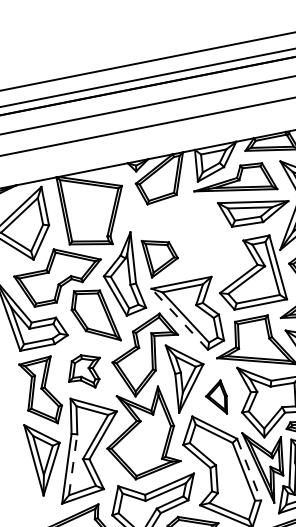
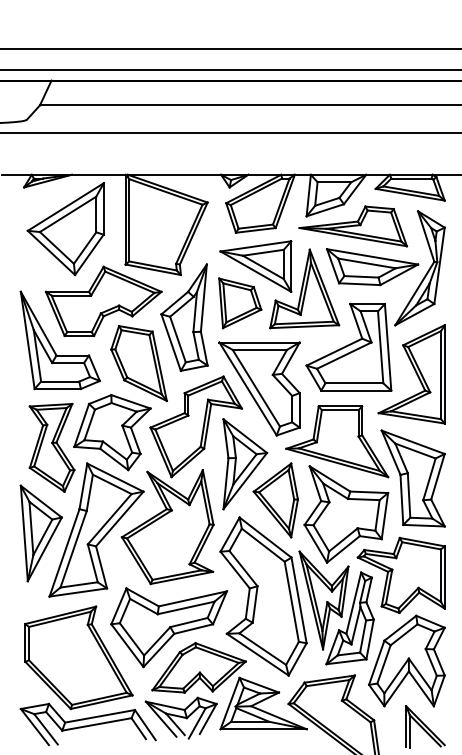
part: (187, 236) -> (279, 284), added
line: (179, 318) -> (248, 388), dashed -> solid
part: (84, 371) -> (112, 432), size x1.67
part: (216, 398) -> (275, 500), size x1.67
line: (72, 464) -> (73, 548), dashed -> solid
line: (249, 469) -> (299, 600), dashed -> solid

